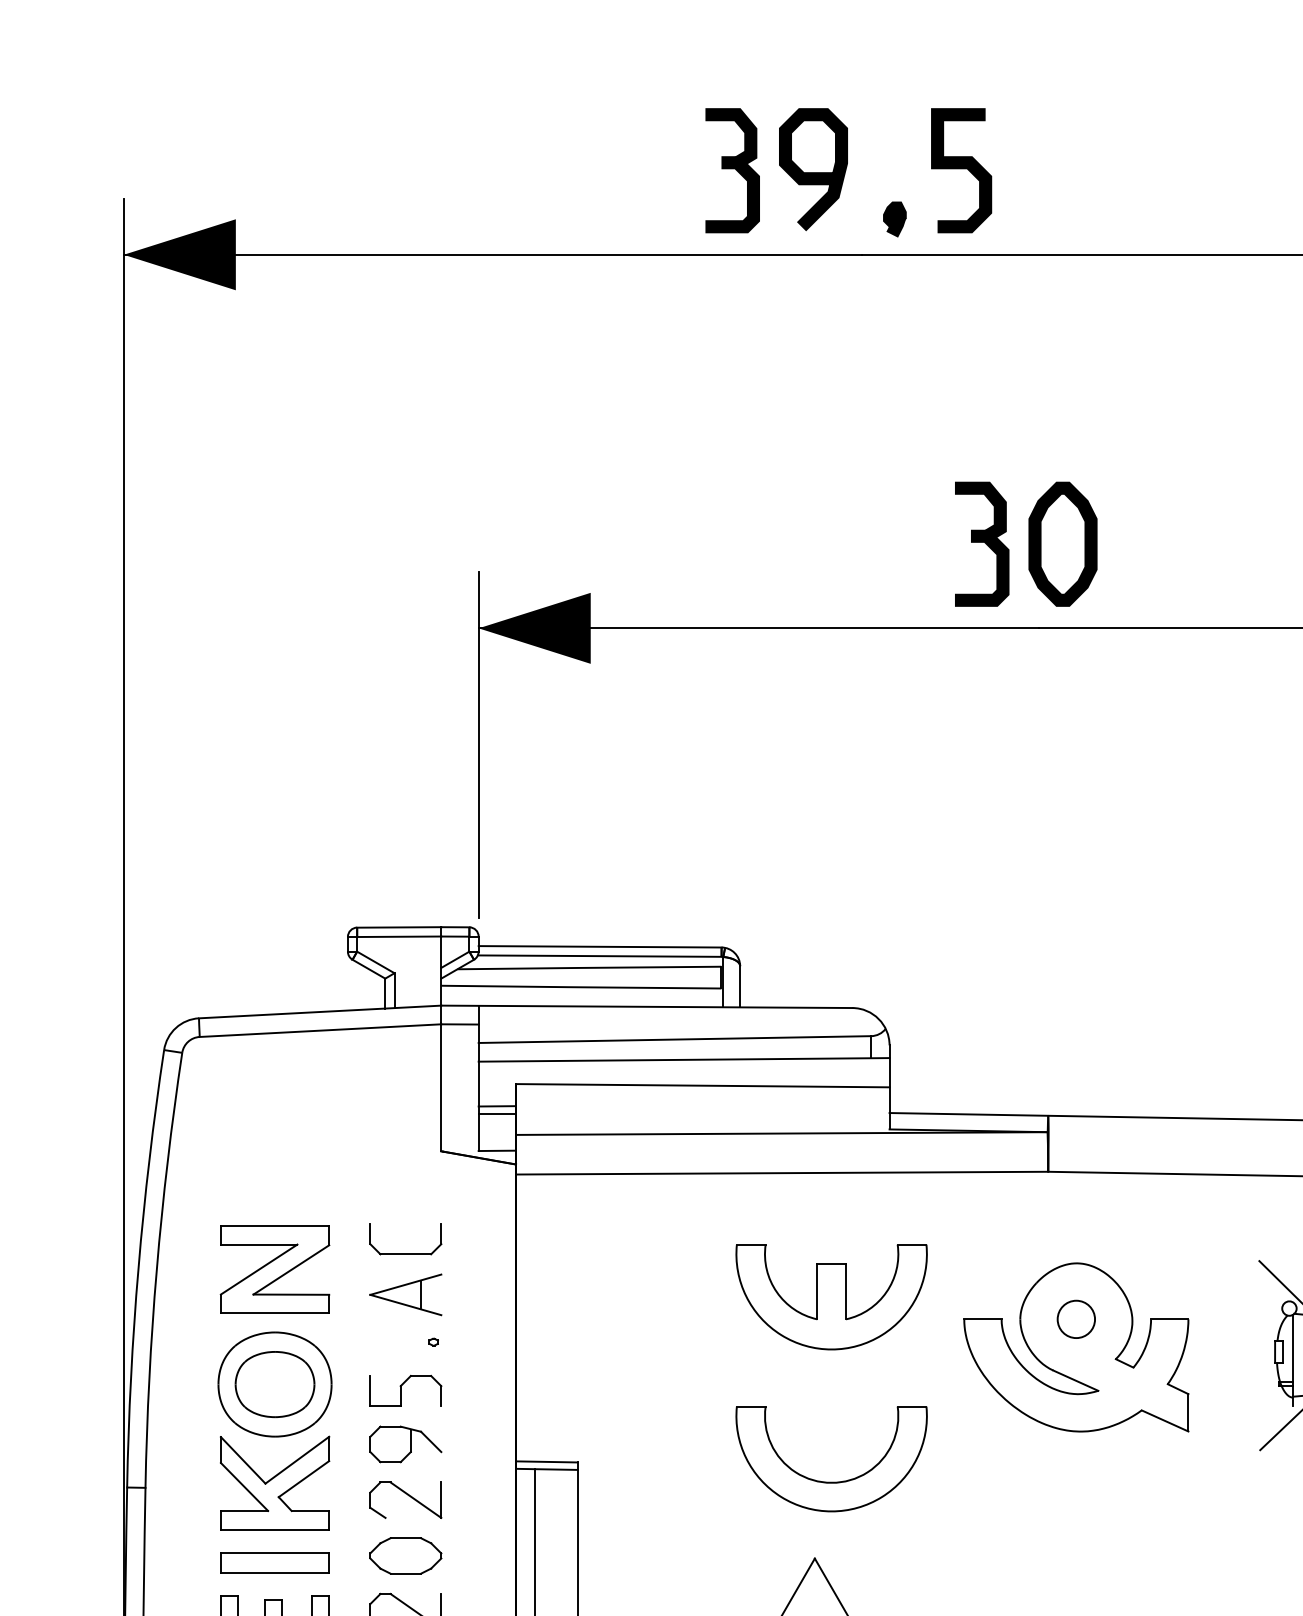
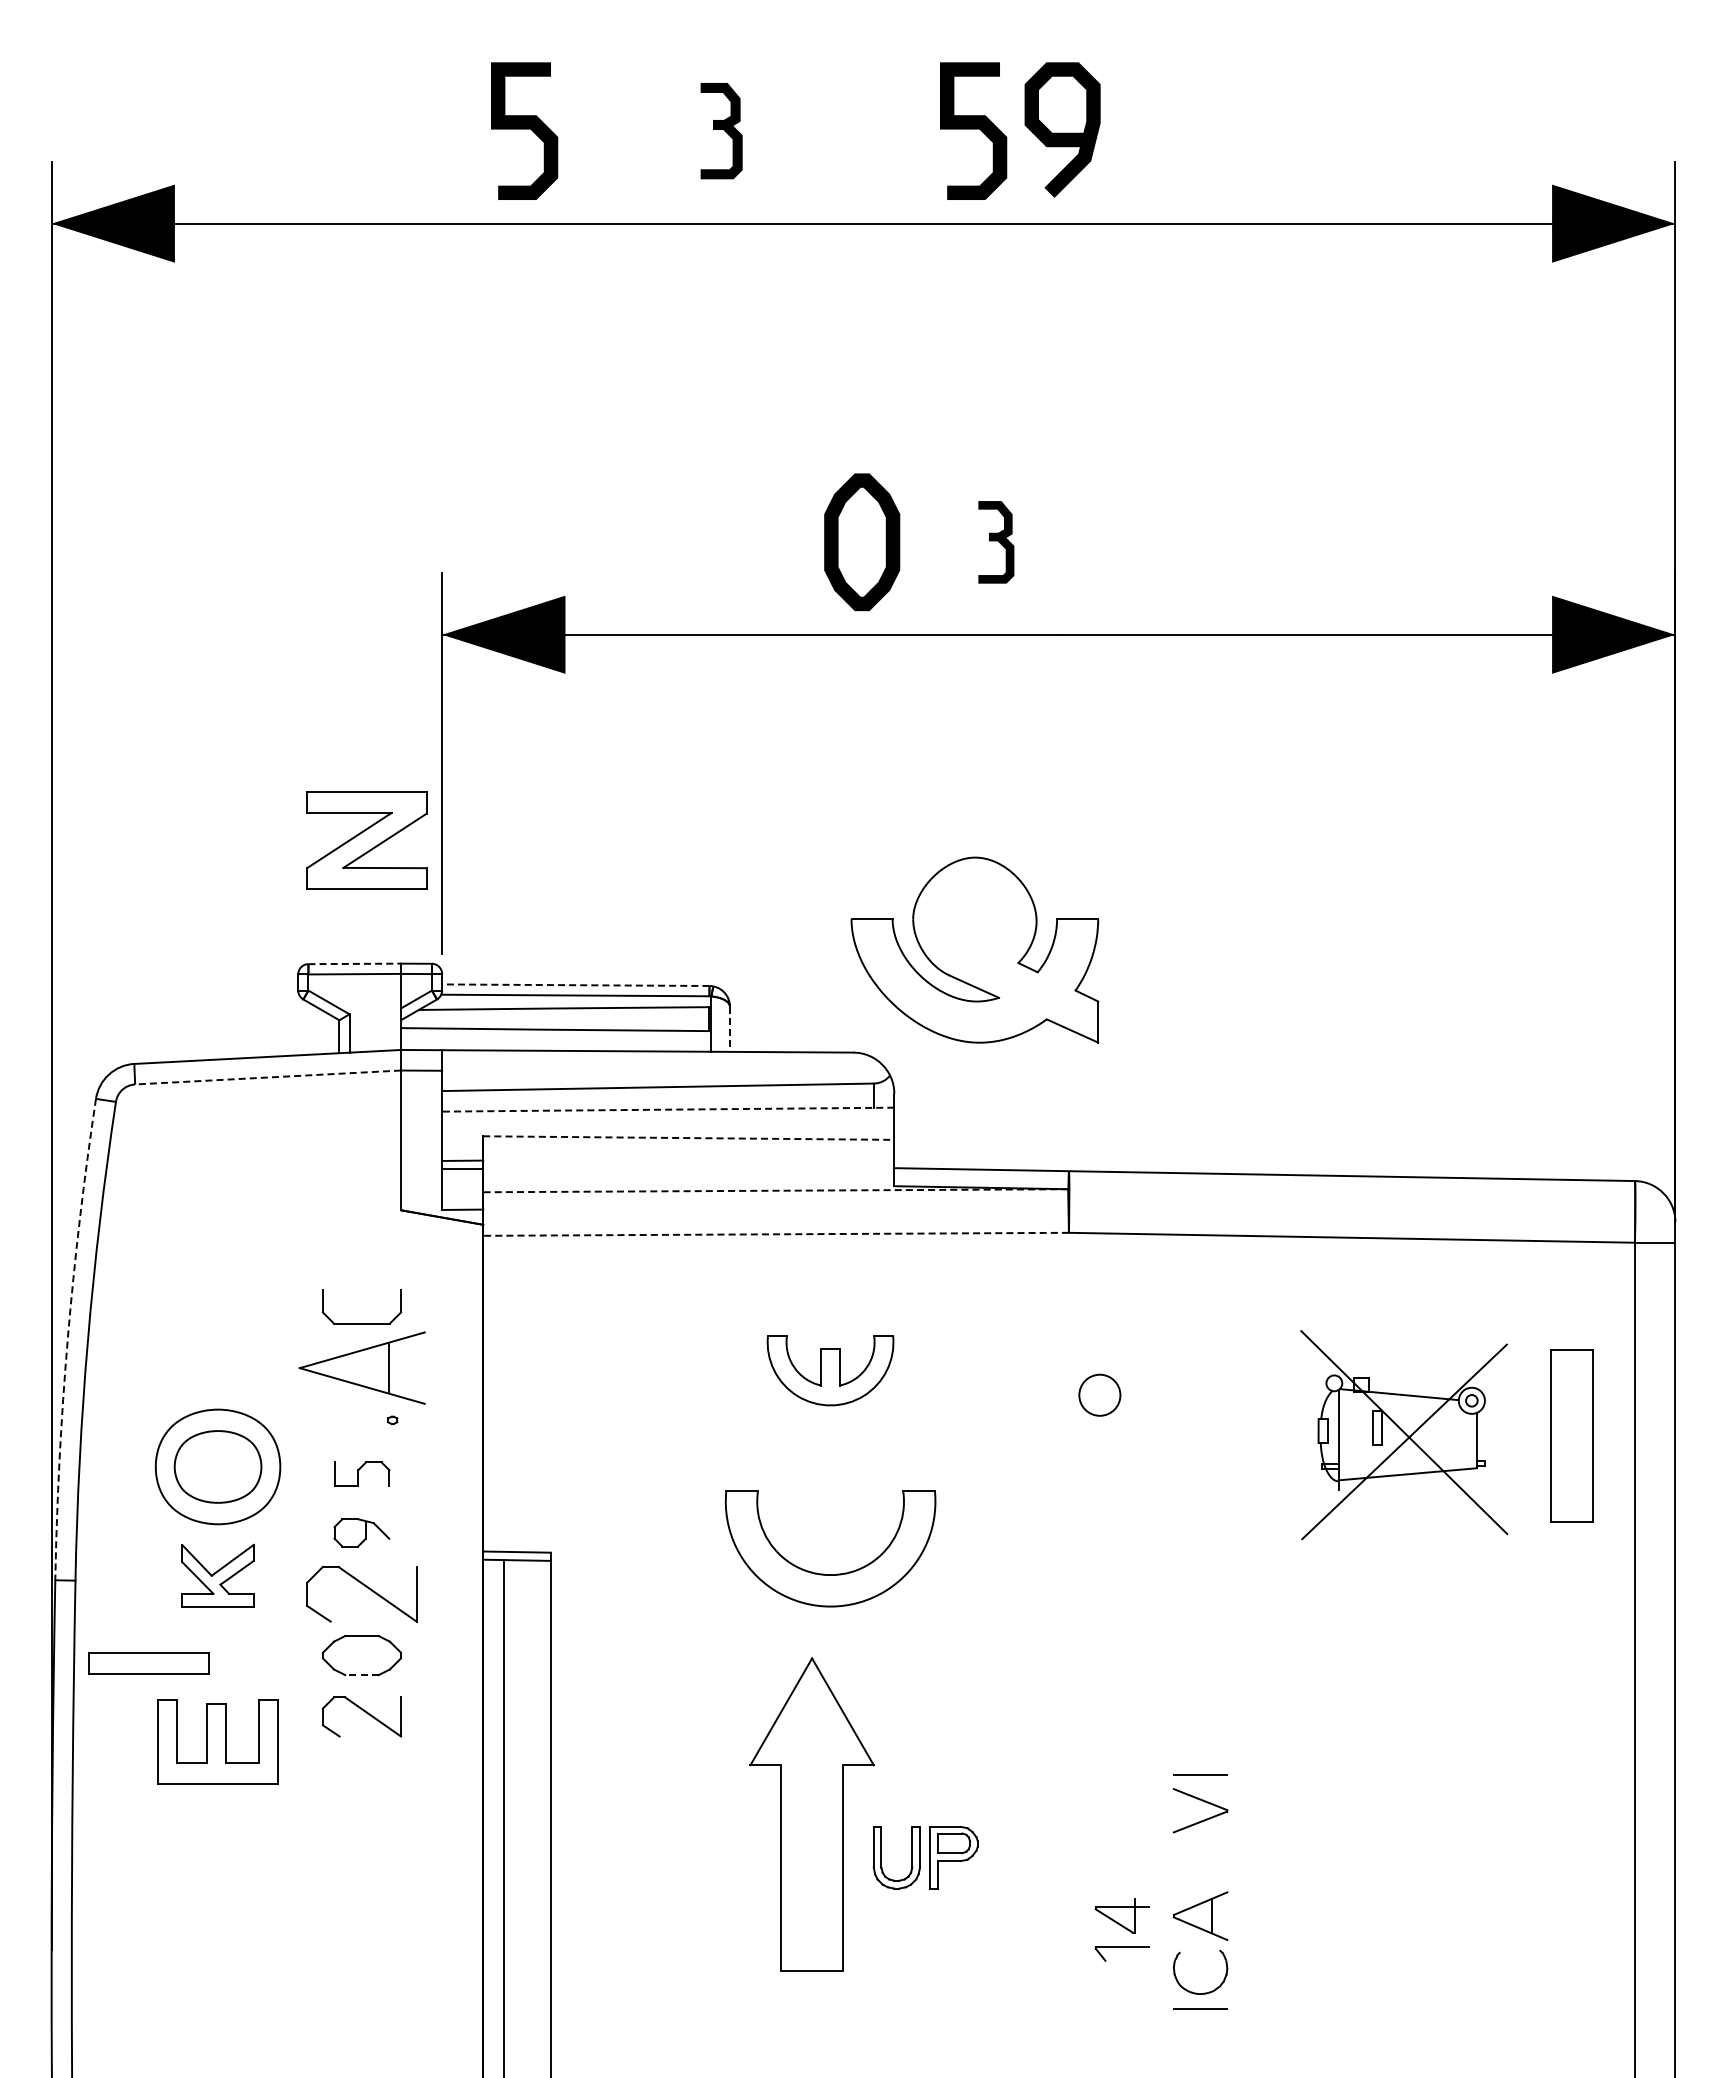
curve: (553, 169) -> (524, 129), added
part: (732, 170) -> (721, 130), size x0.7
curve: (813, 171) -> (1062, 132), moved
part: (895, 219) -> (900, 184), removed
part: (982, 544) -> (996, 542), size x0.6
part: (1063, 544) -> (862, 542), moved
line: (399, 927) -> (355, 963), solid -> dashed
line: (599, 947) -> (575, 985), solid -> dashed
line: (739, 987) -> (729, 1029), solid -> dashed
line: (319, 1030) -> (267, 1077), solid -> dashed
line: (683, 1059) -> (667, 1109), solid -> dashed
line: (702, 1086) -> (688, 1138), solid -> dashed
line: (781, 1133) -> (775, 1190), solid -> dashed
line: (782, 1173) -> (776, 1234), solid -> dashed
arc: (138, 1267) -> (67, 1338), solid -> dashed
part: (274, 1269) -> (366, 840), moved
part: (405, 1295) -> (361, 1368), size x1.6
part: (831, 1296) -> (830, 1370), size x0.6
part: (1076, 1346) -> (974, 949), moved
part: (406, 1390) -> (362, 1473), size x0.7
part: (405, 1444) -> (361, 1532), size x0.7
part: (274, 1483) -> (217, 1575), size x0.6
part: (405, 1499) -> (361, 1593), size x1.4
part: (274, 1563) -> (148, 1663), moved
line: (405, 1574) -> (361, 1675), solid -> dashed

